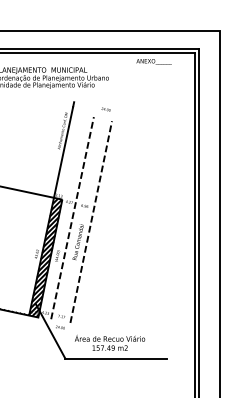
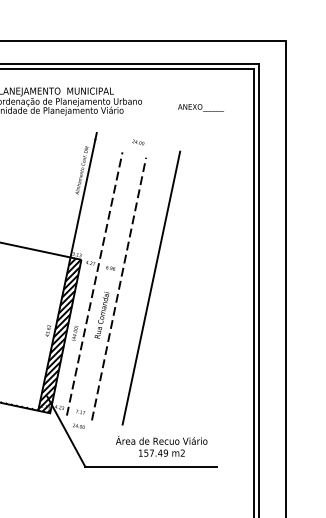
text: (153, 61) -> (200, 107), moved
line: (116, 221) -> (151, 288), added
text: (110, 342) -> (162, 445), moved

